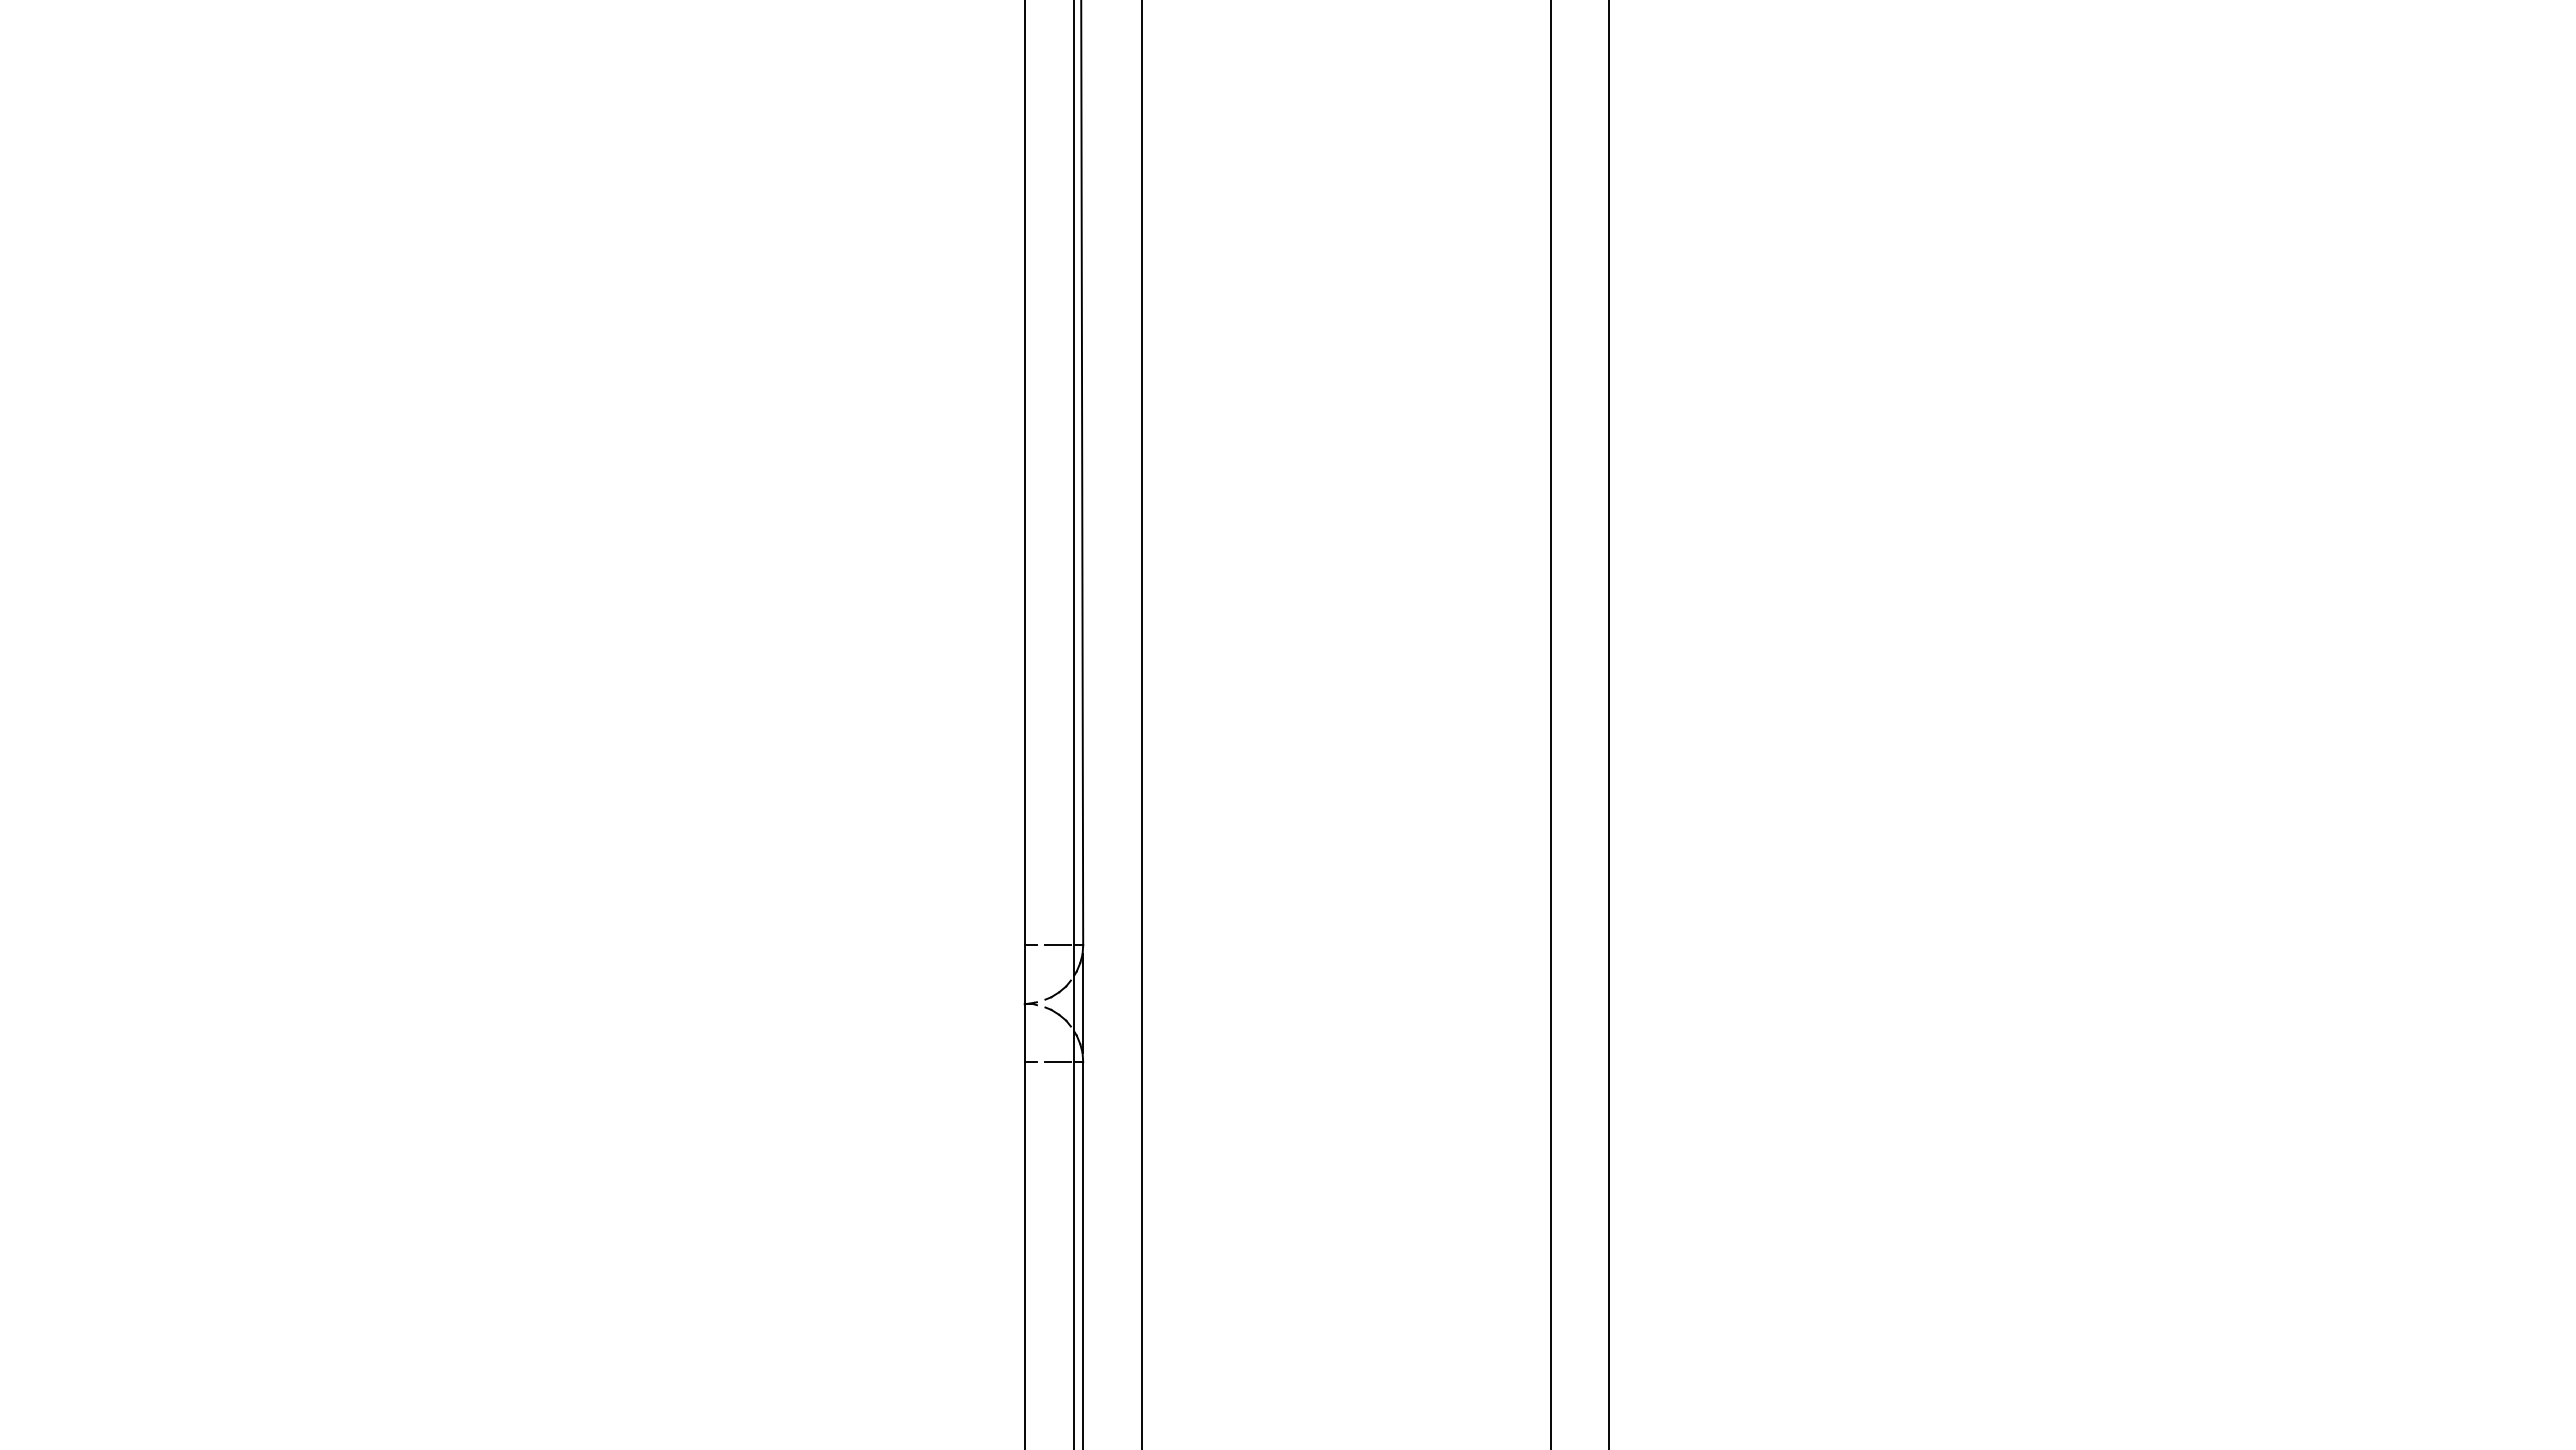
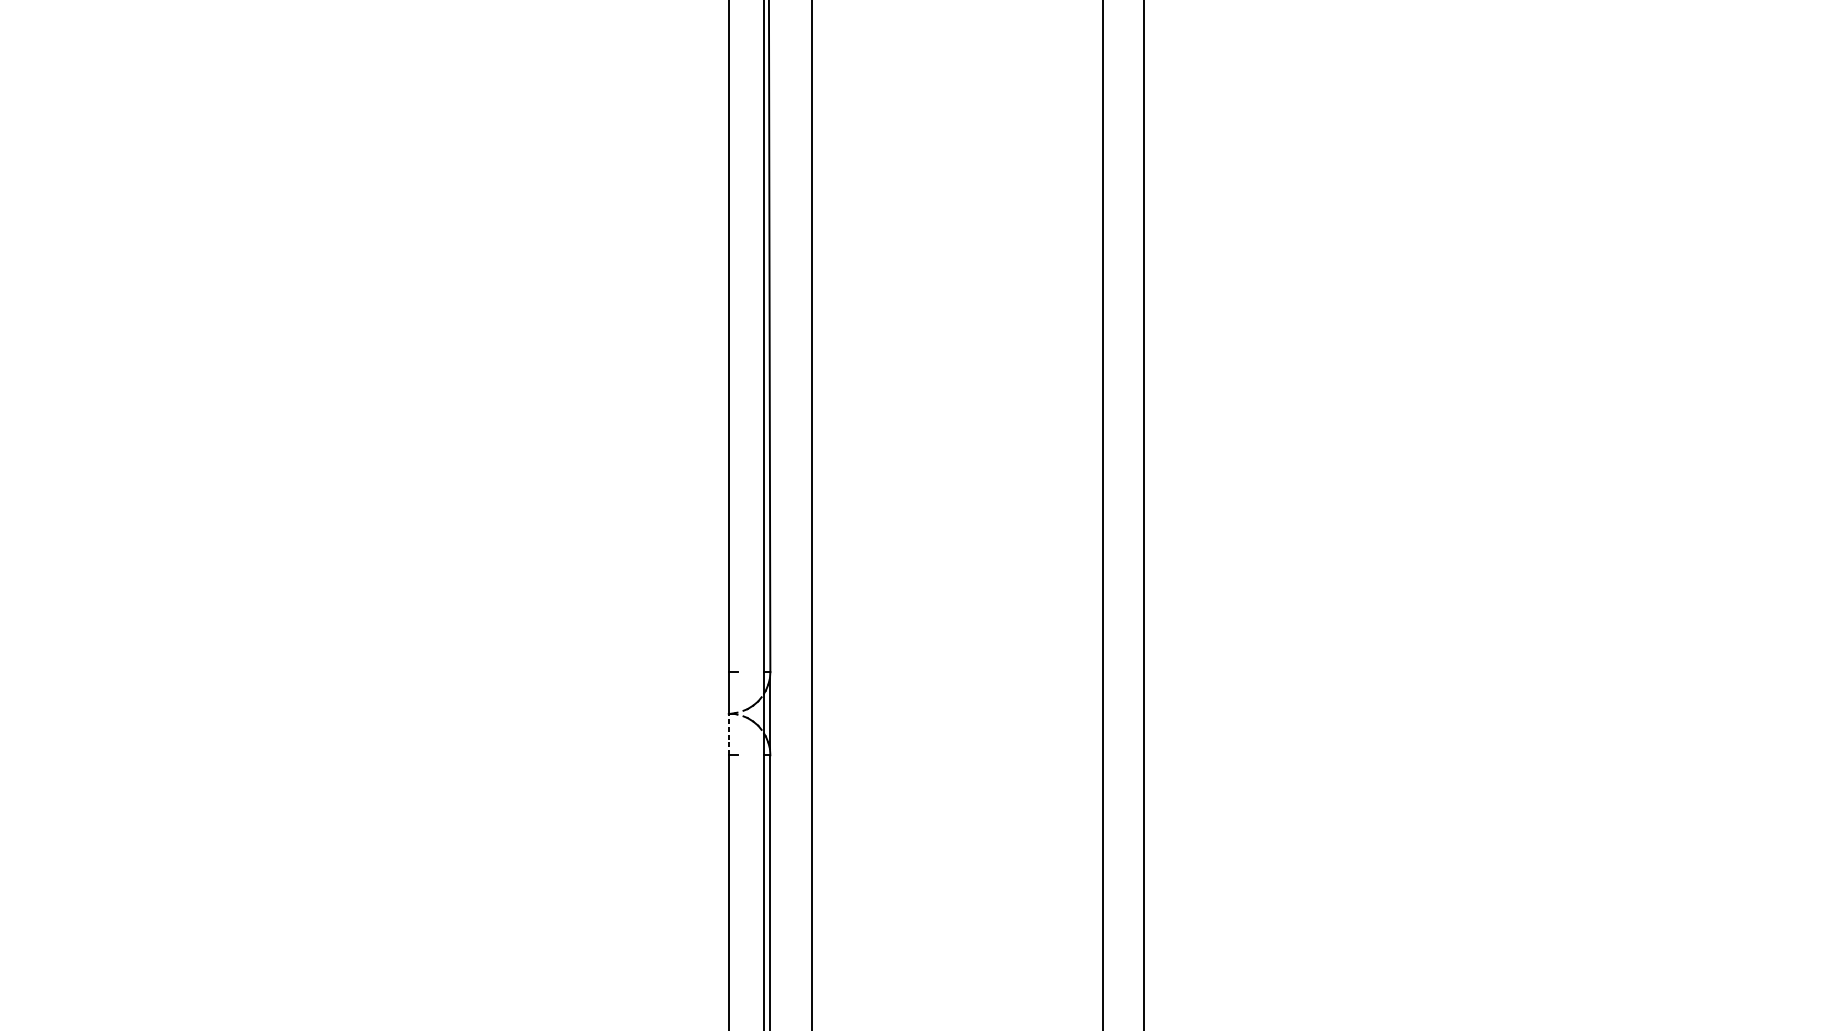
line: (1057, 945) -> (752, 672), removed
line: (1024, 1033) -> (728, 734), solid -> dashed
line: (1057, 1062) -> (752, 755), removed

